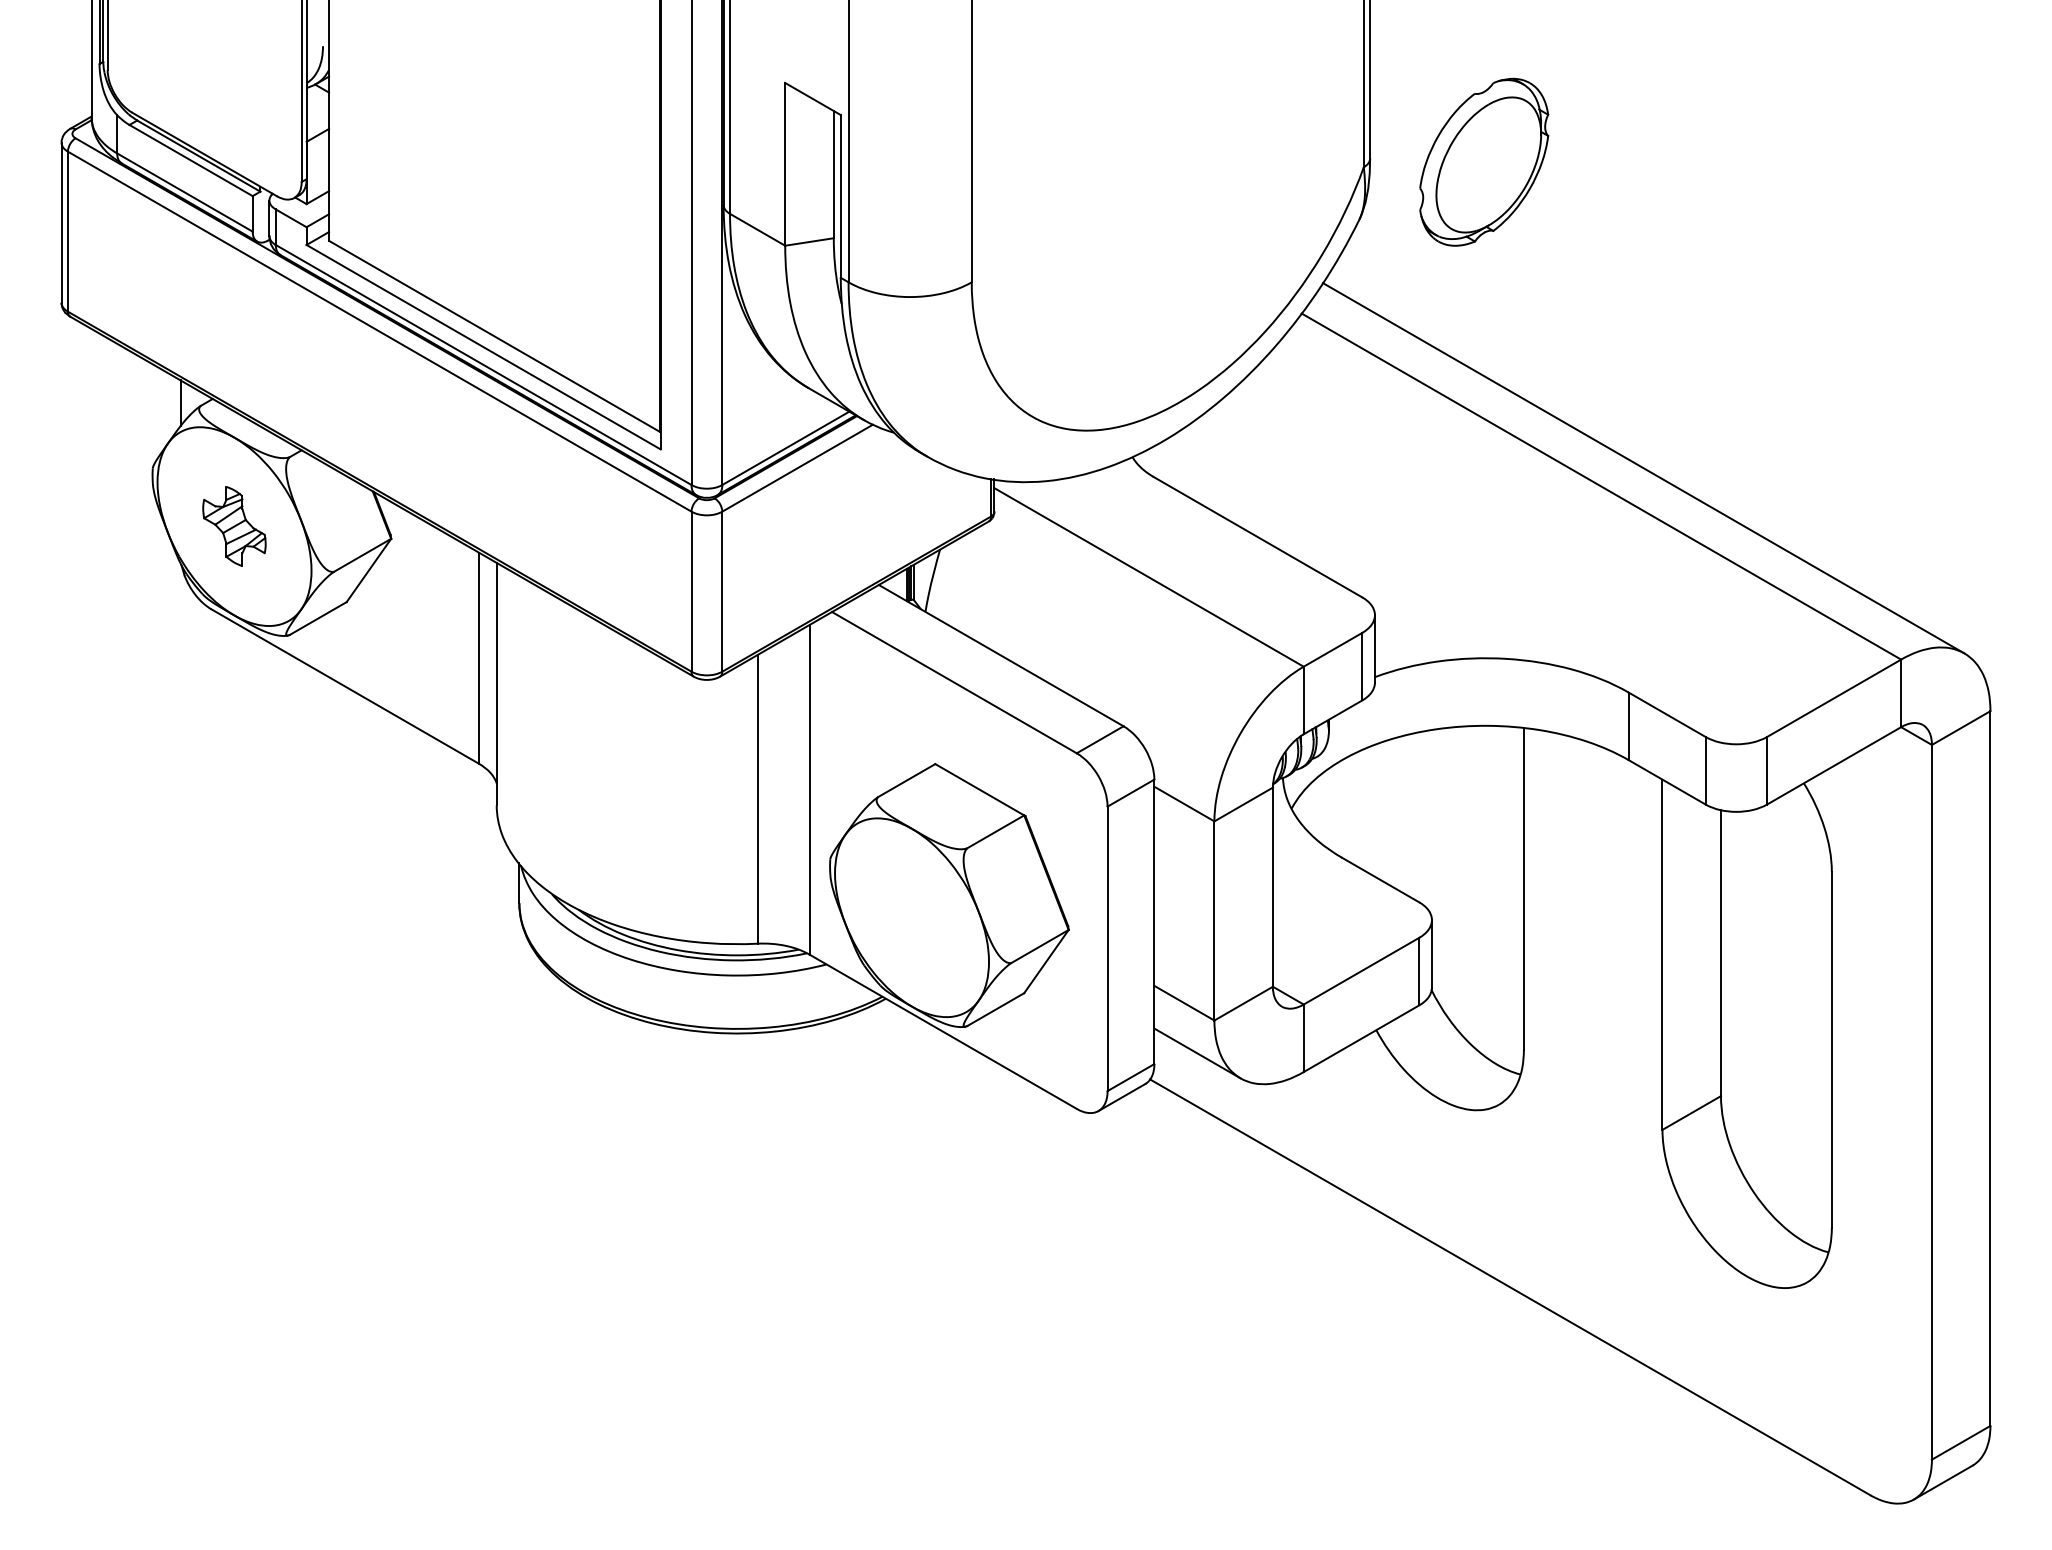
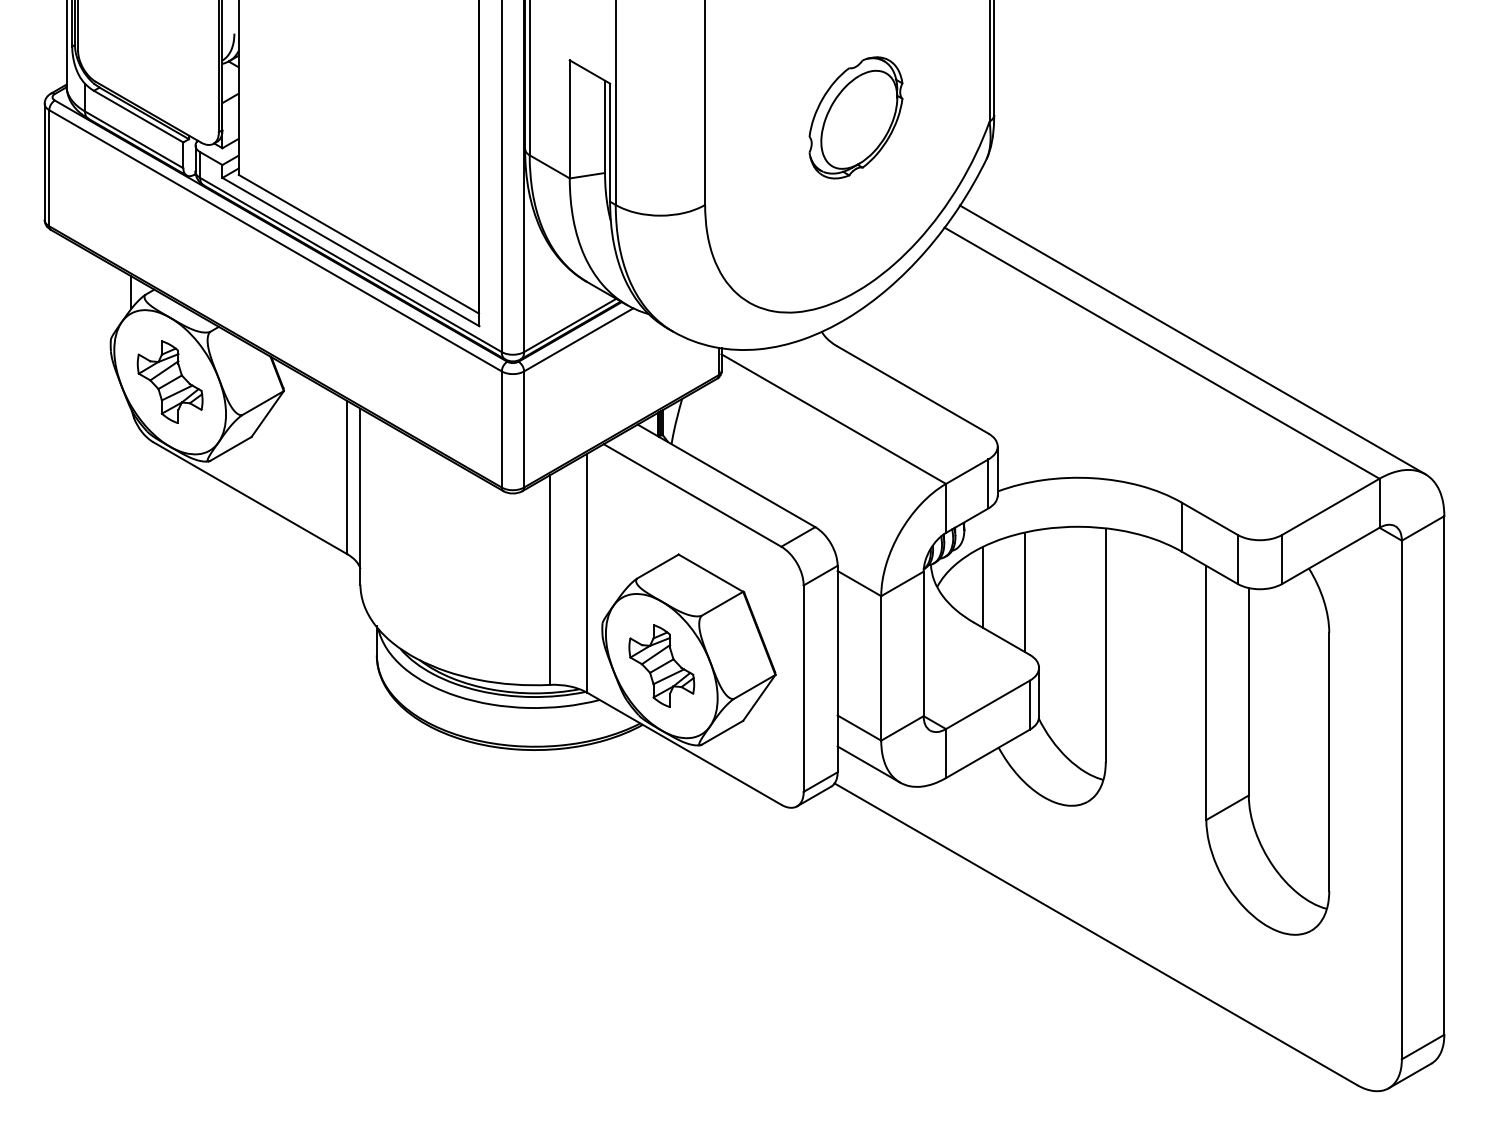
part: (1483, 161) -> (855, 117), moved
part: (233, 525) -> (169, 381), size x1.43
line: (1353, 809) -> (982, 587), added
line: (1413, 816) -> (1025, 592), added
part: (911, 916) -> (661, 665), added

